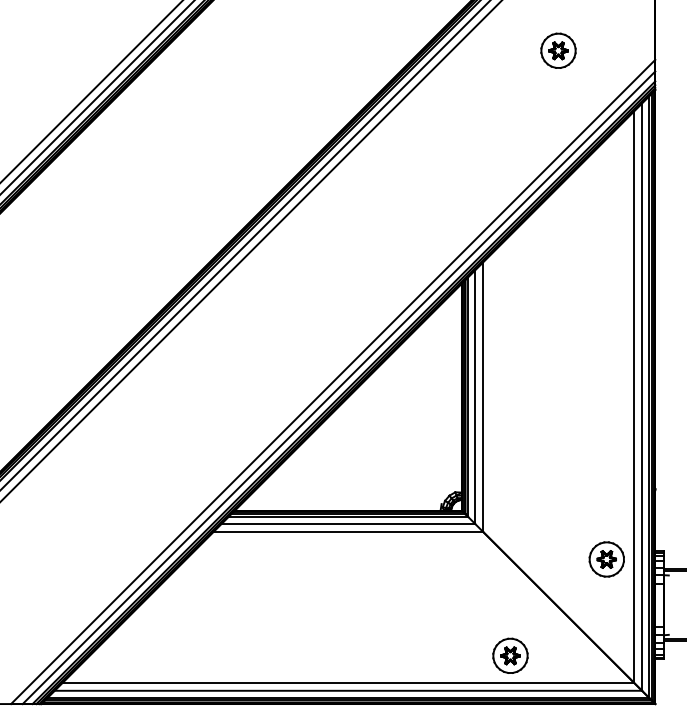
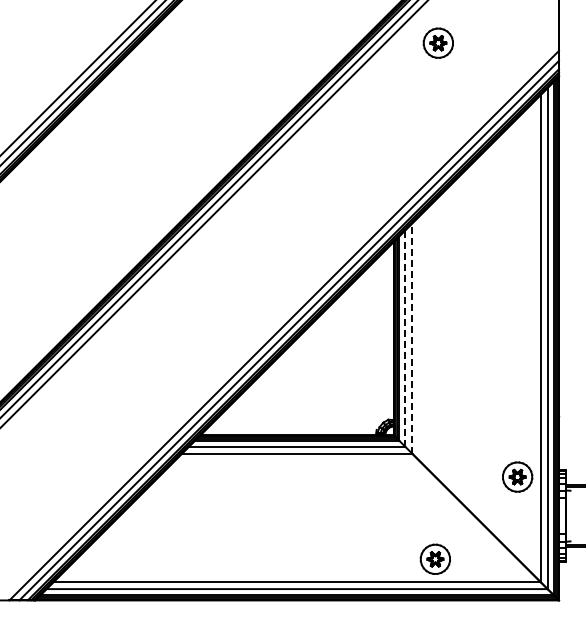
part: (557, 49) -> (437, 42), moved
line: (475, 396) -> (405, 338), solid -> dashed
line: (483, 396) -> (412, 338), solid -> dashed

